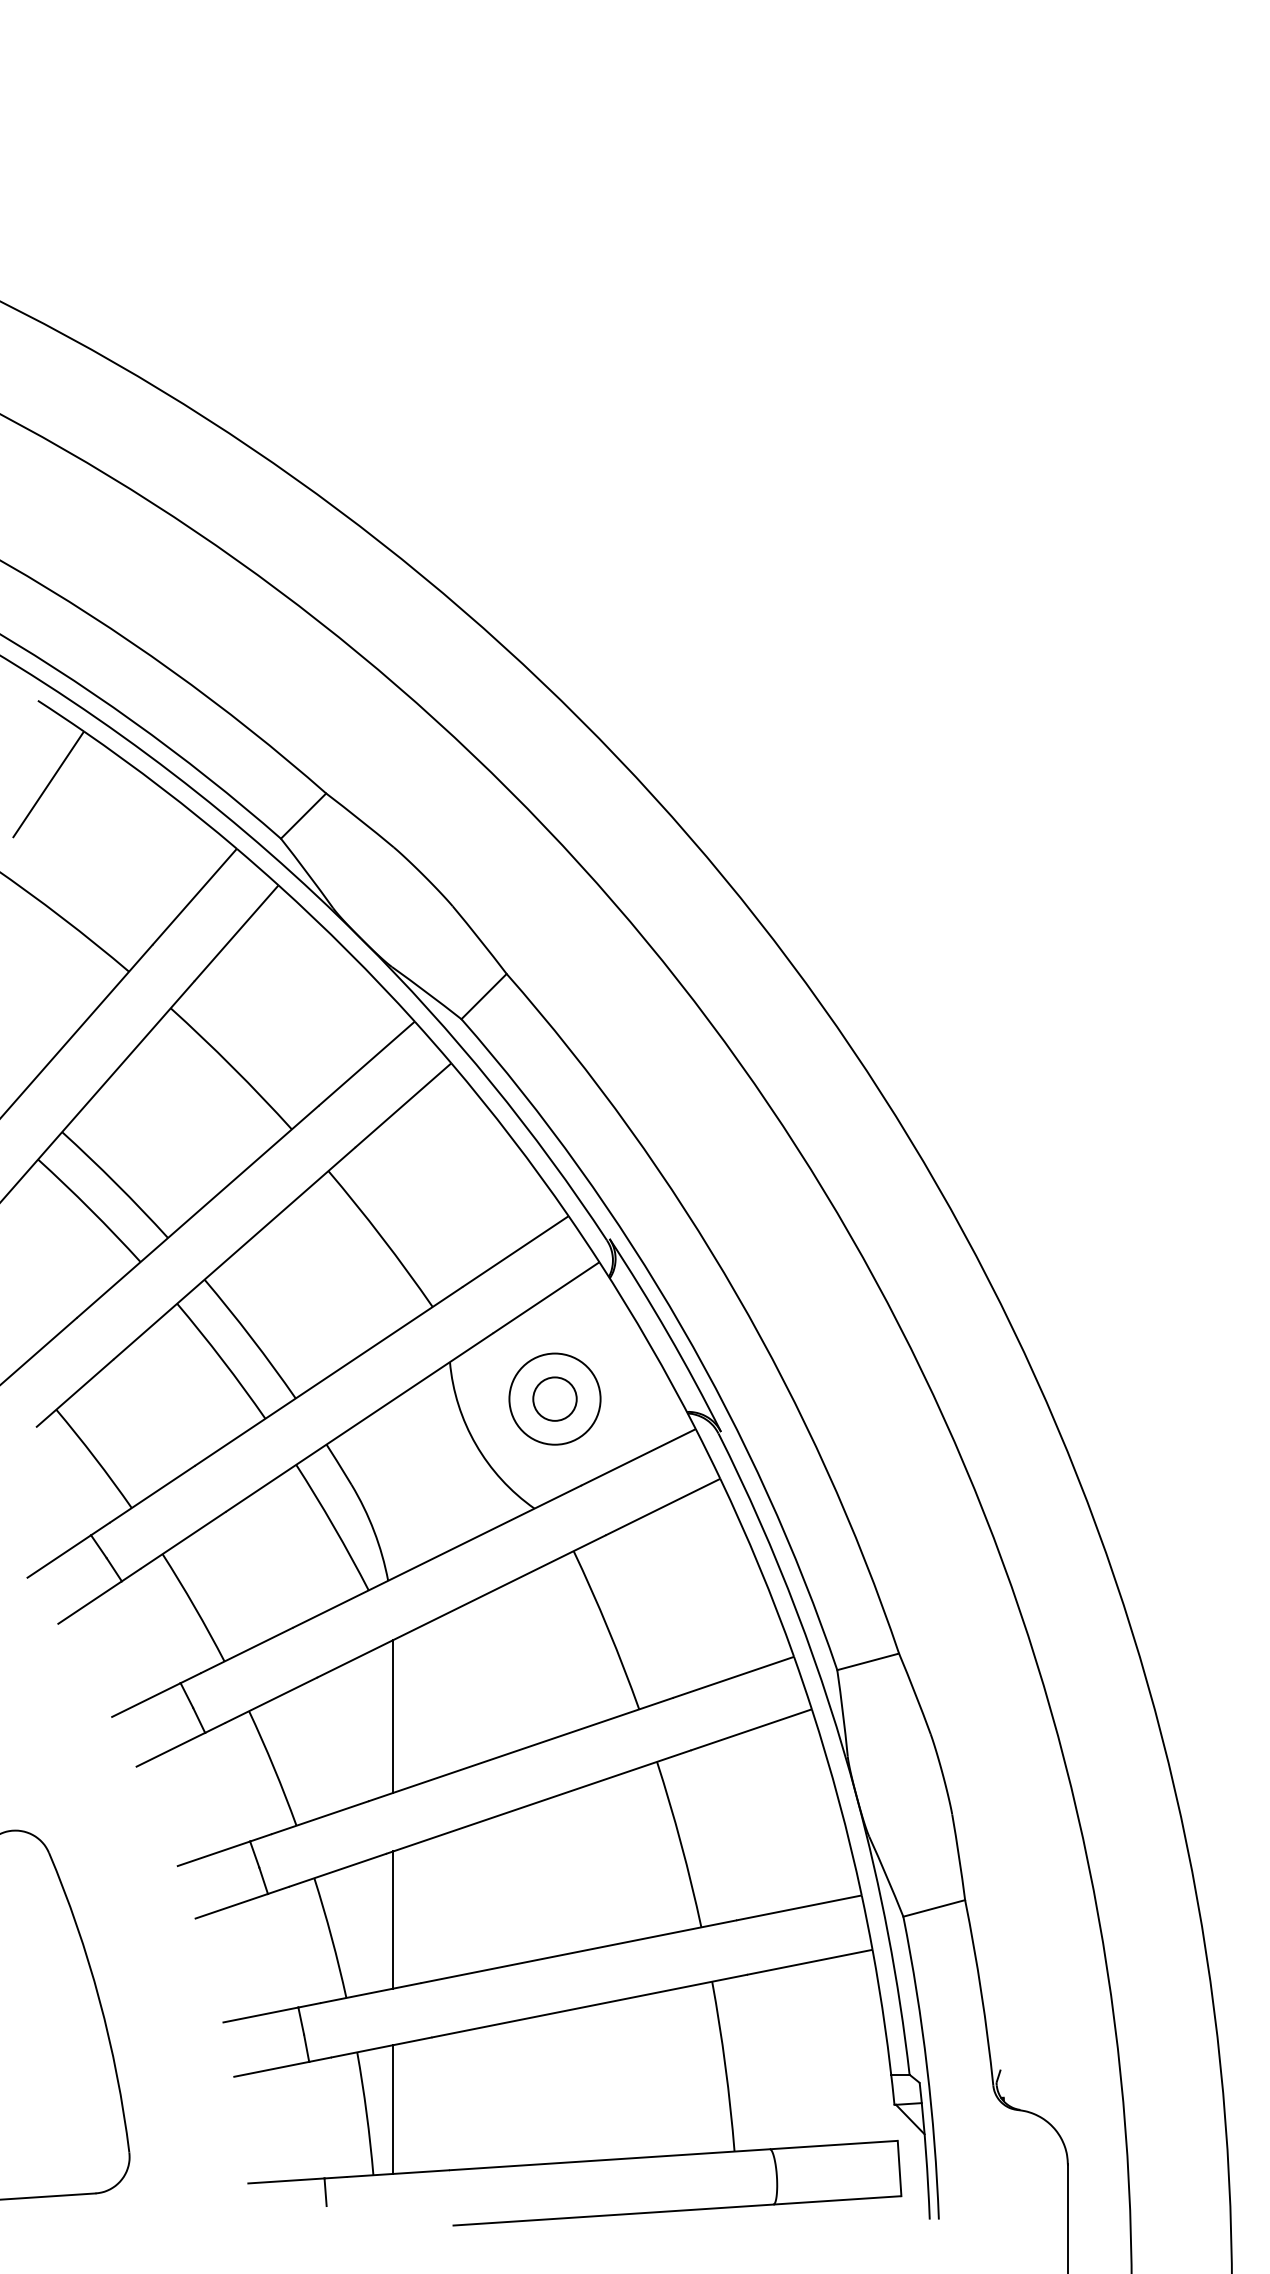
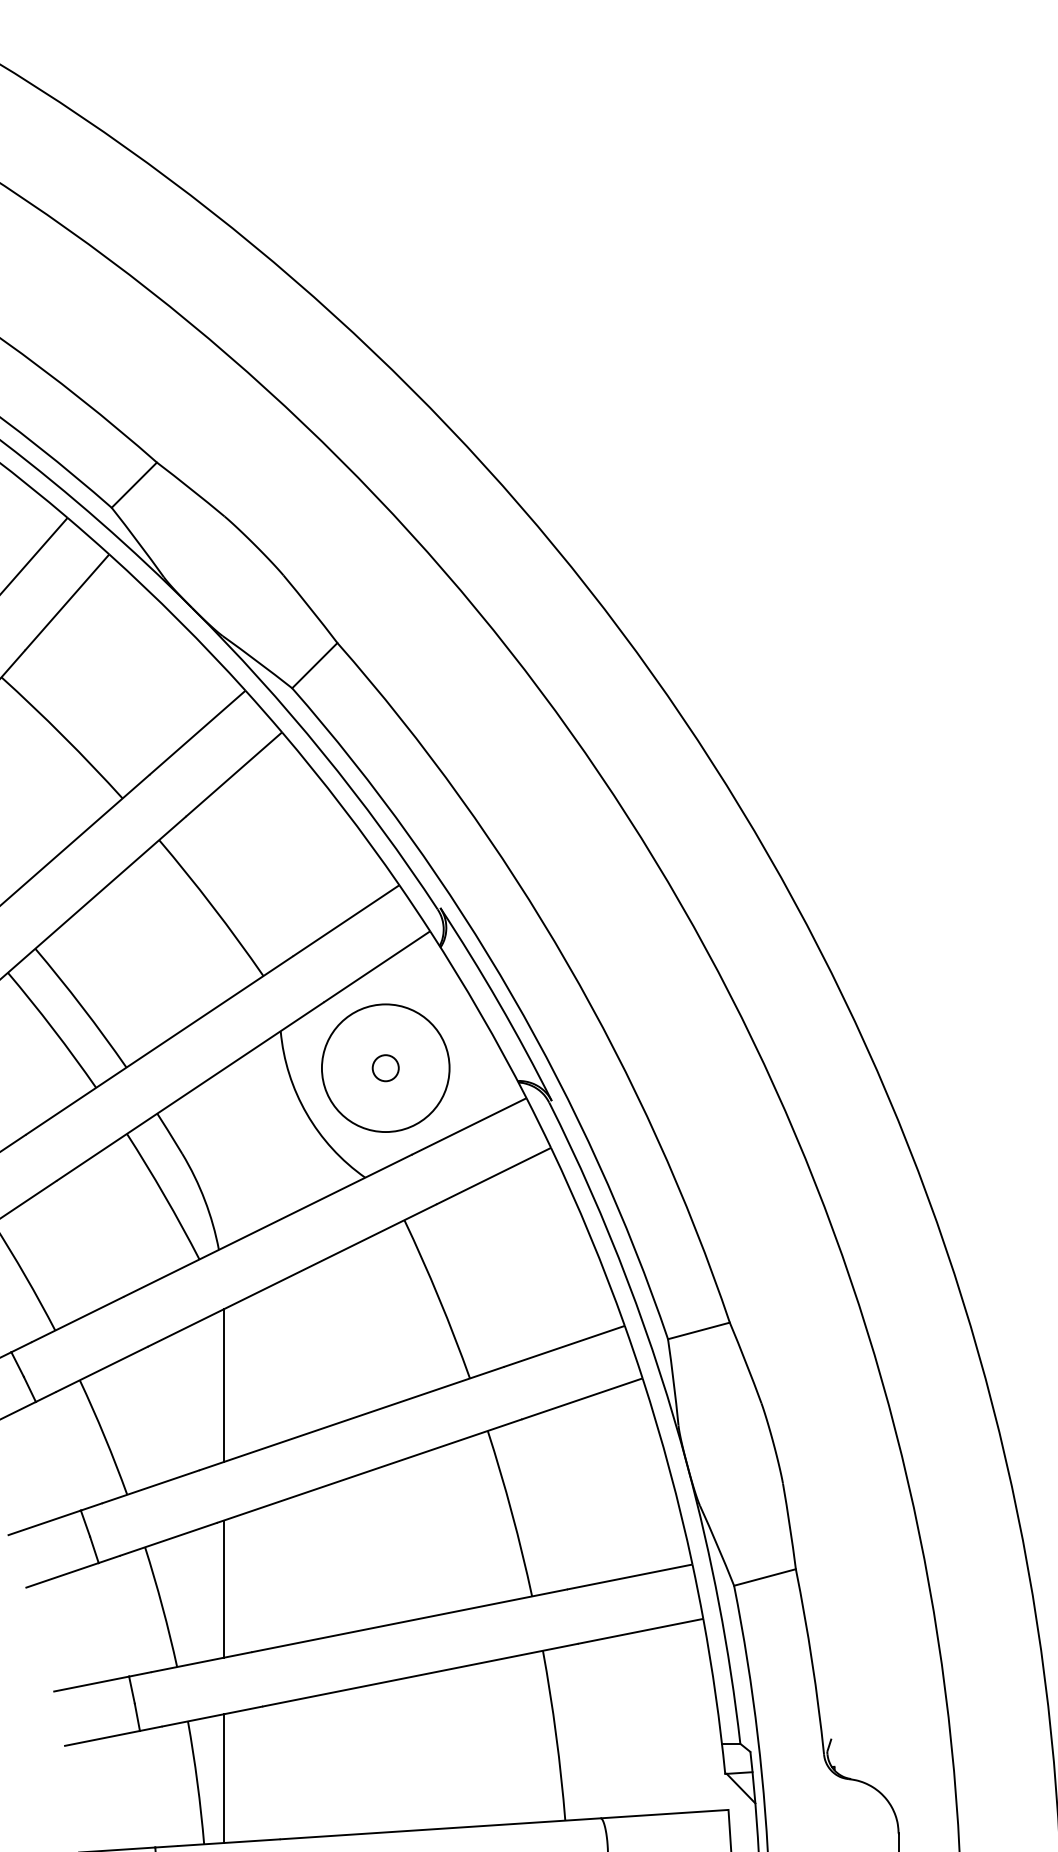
circle: (554, 1398) -> (385, 1067), size x0.6
circle: (554, 1398) -> (385, 1067), size x1.4

